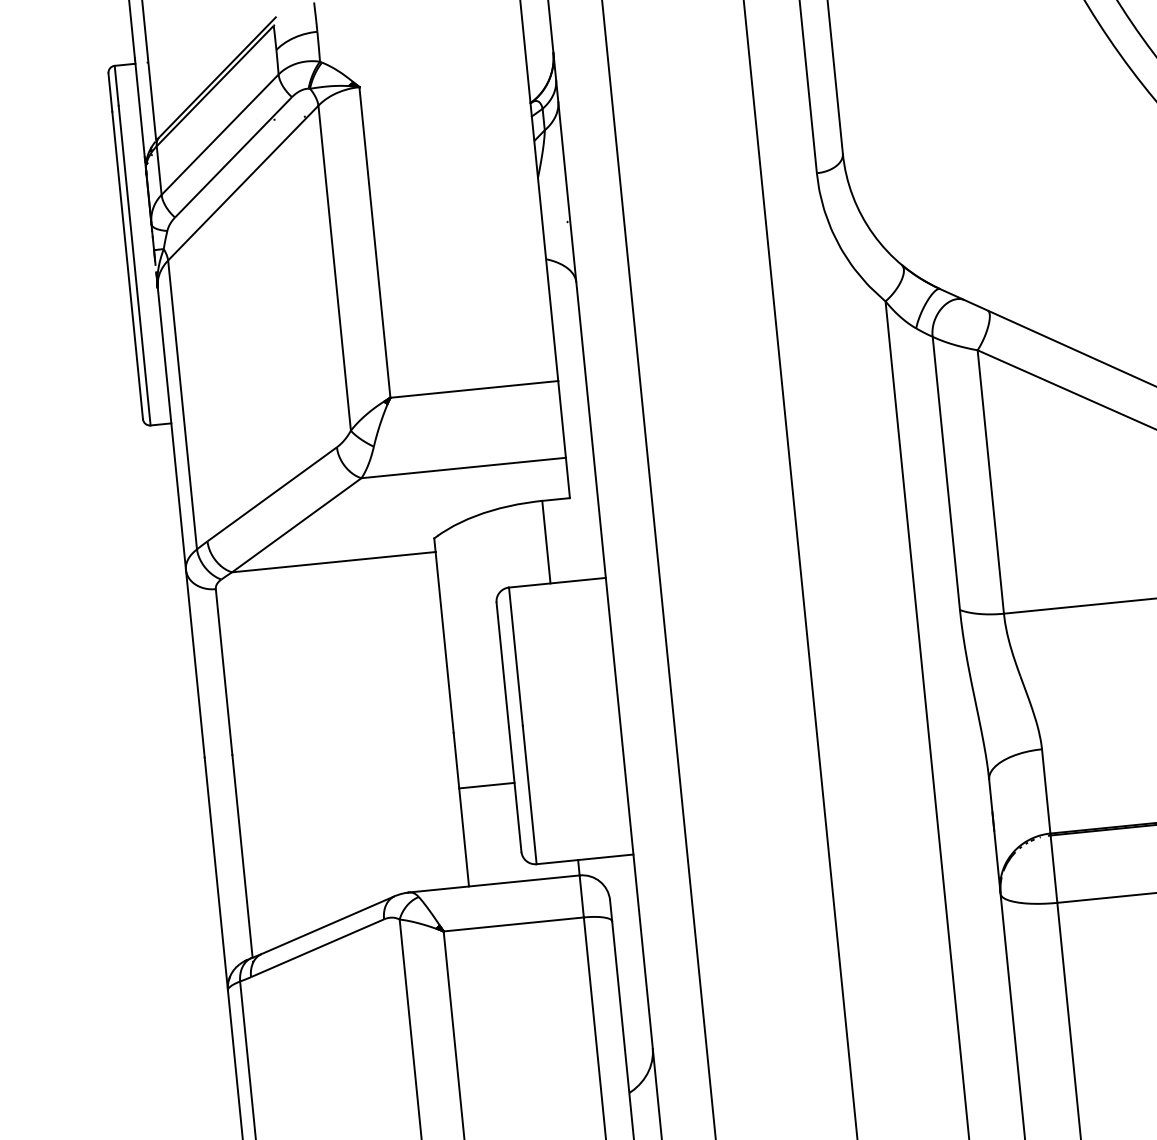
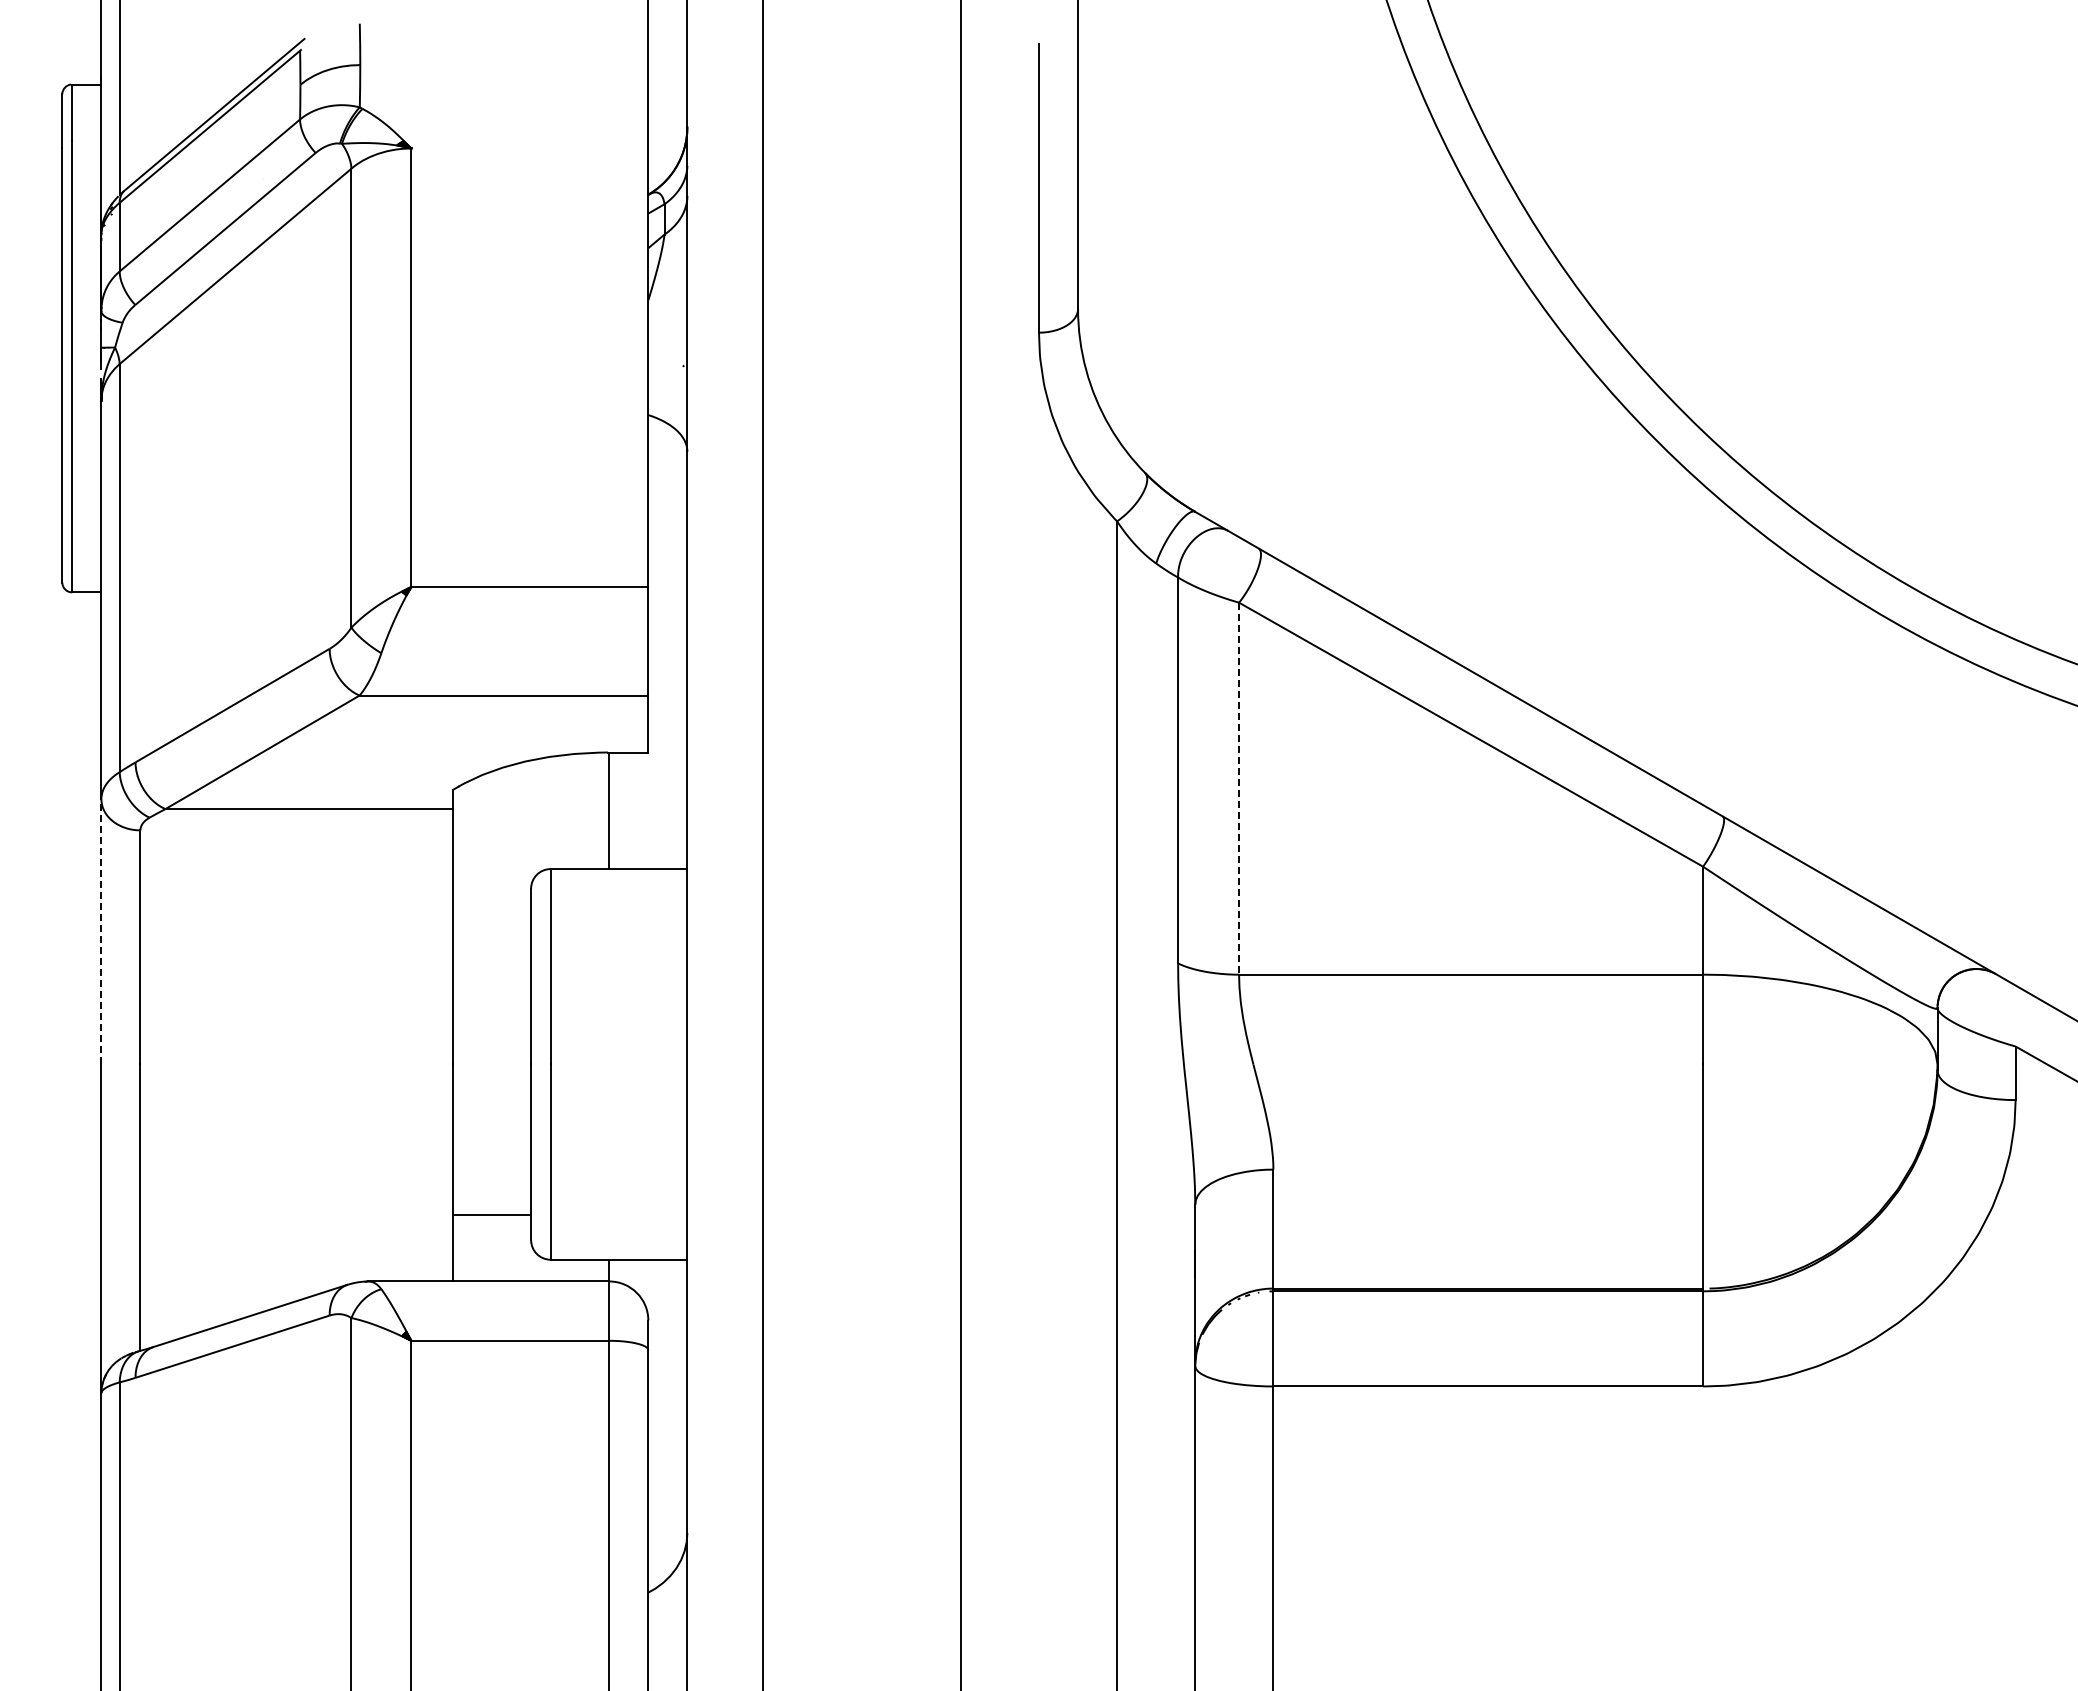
line: (991, 481) -> (1239, 788), solid -> dashed
line: (195, 663) -> (101, 931), solid -> dashed
line: (487, 785) -> (492, 1214), moved

